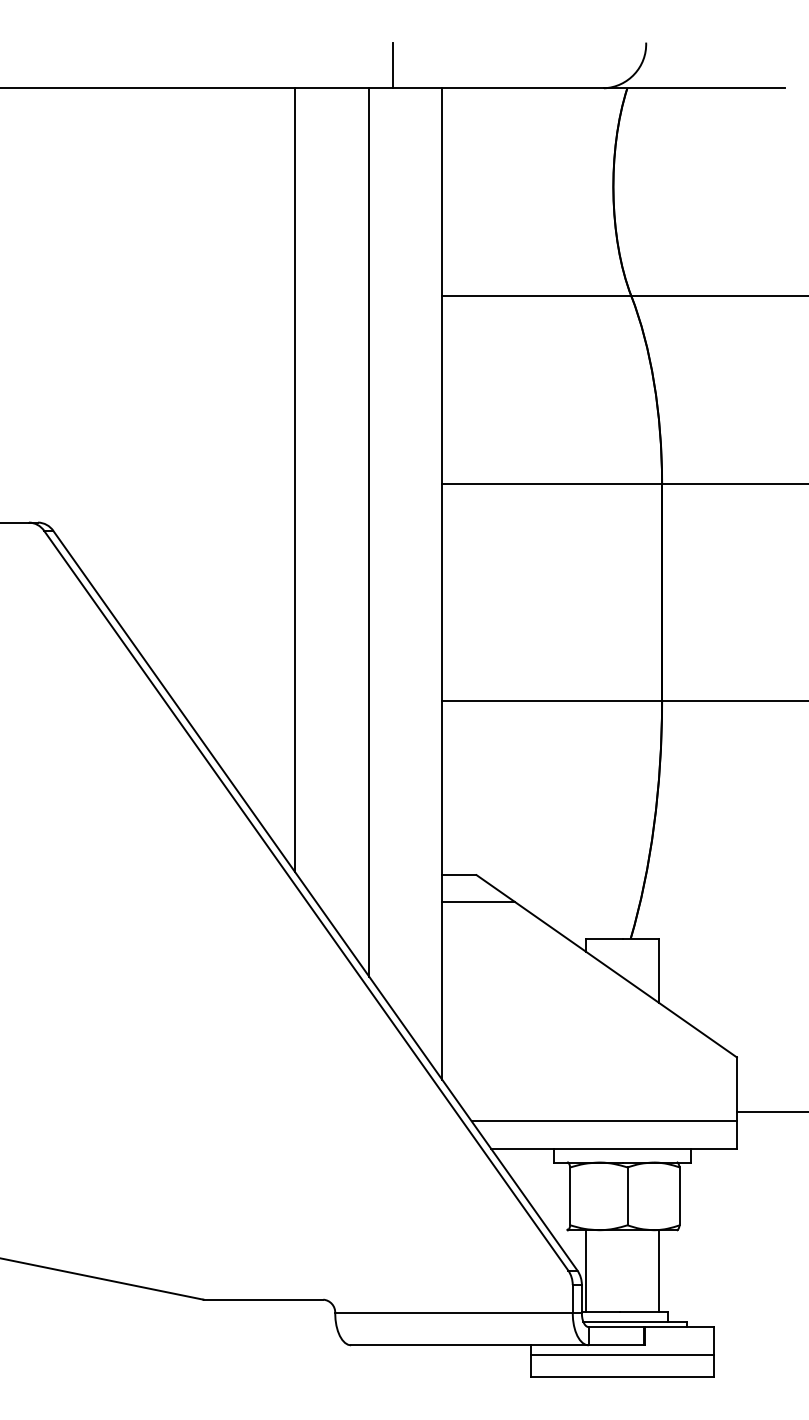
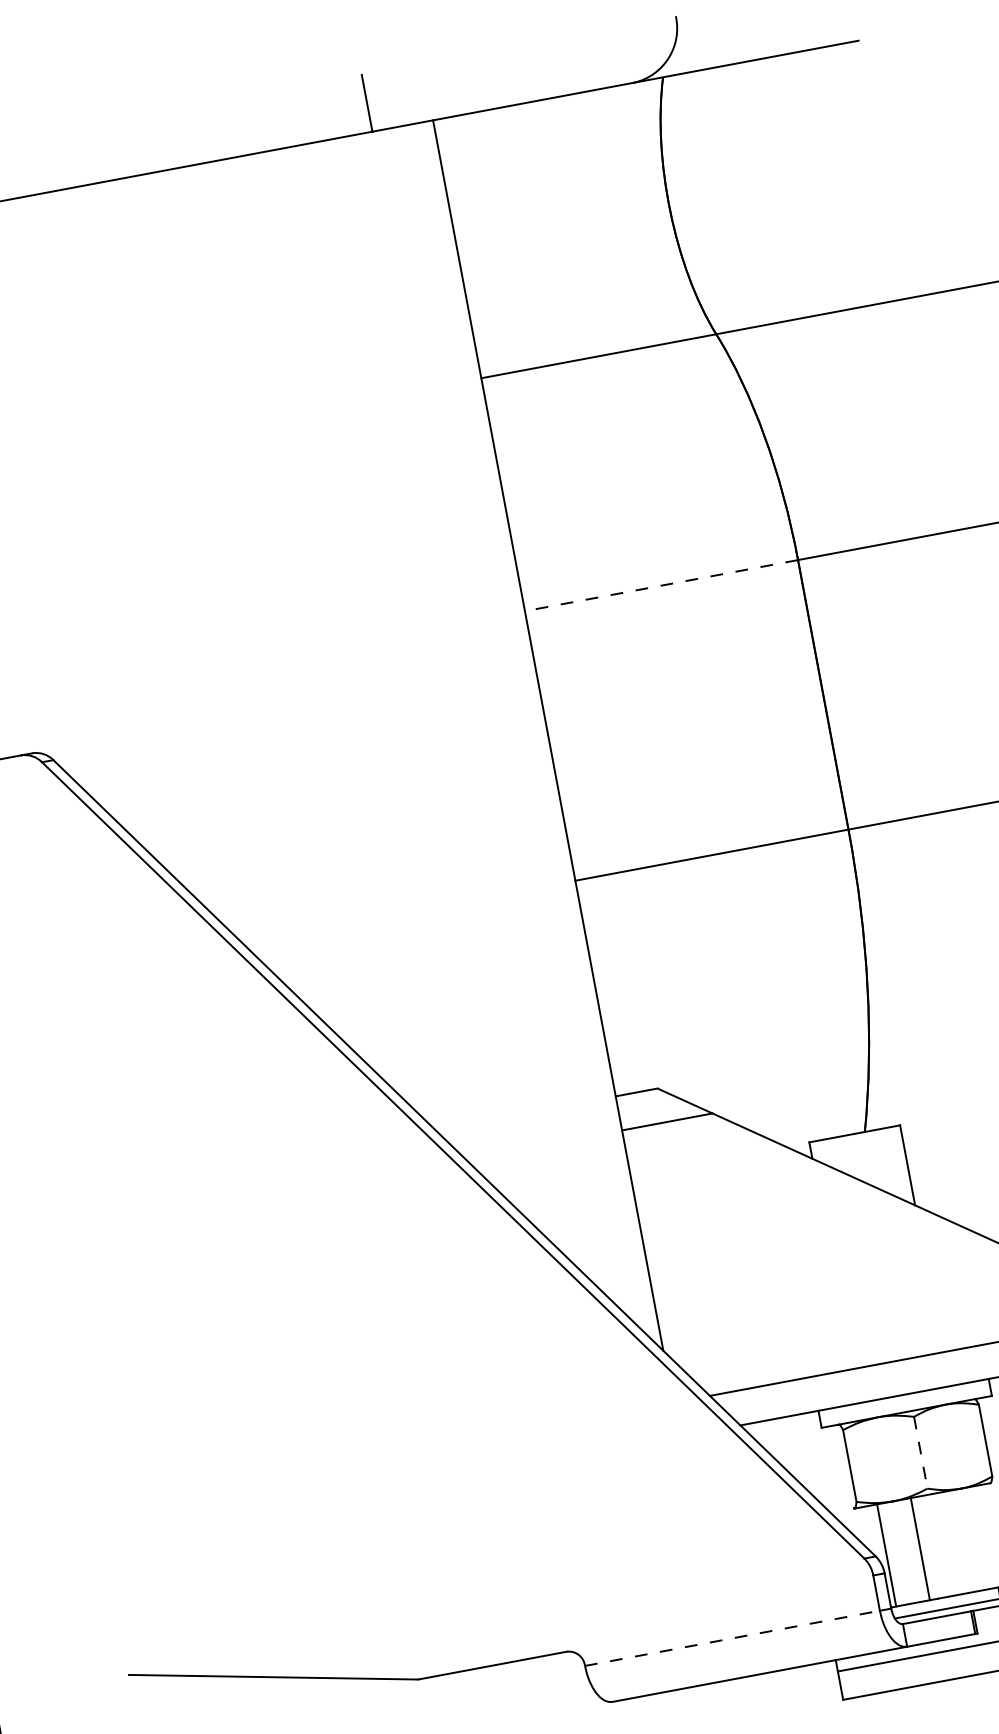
line: (295, 479) -> (342, 640), removed
line: (552, 483) -> (661, 585), solid -> dashed
line: (369, 532) -> (446, 688), removed
line: (627, 1196) -> (920, 1452), solid -> dashed
line: (659, 1271) -> (920, 1549), moved
line: (453, 1313) -> (731, 1638), solid -> dashed

